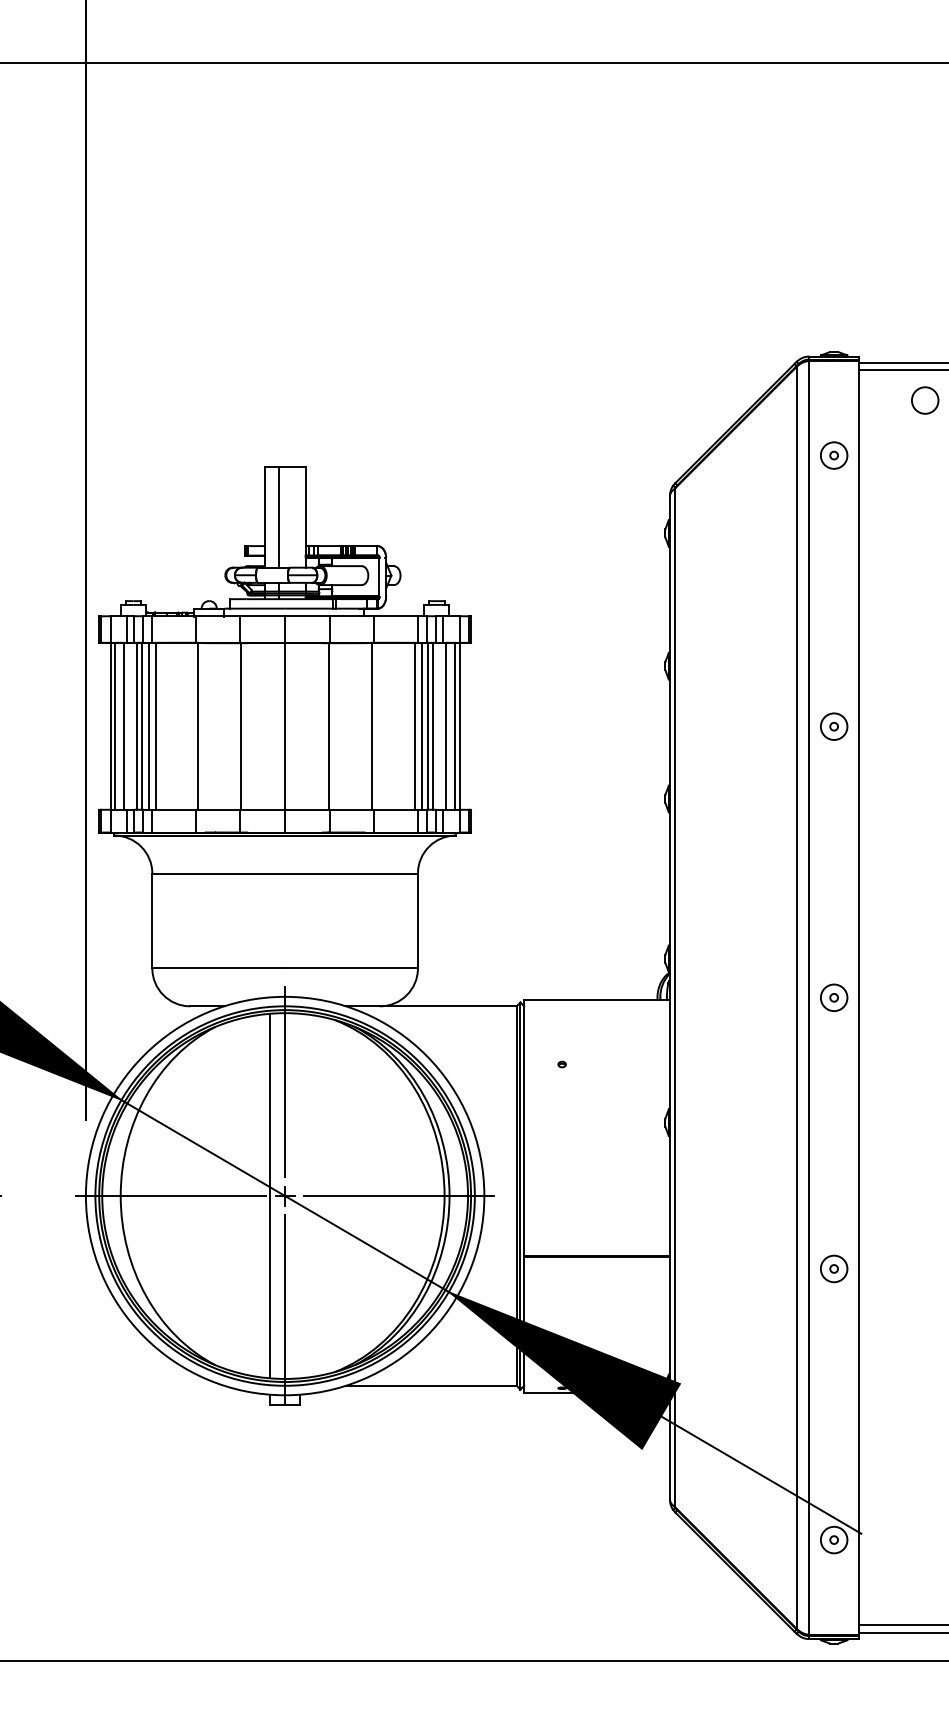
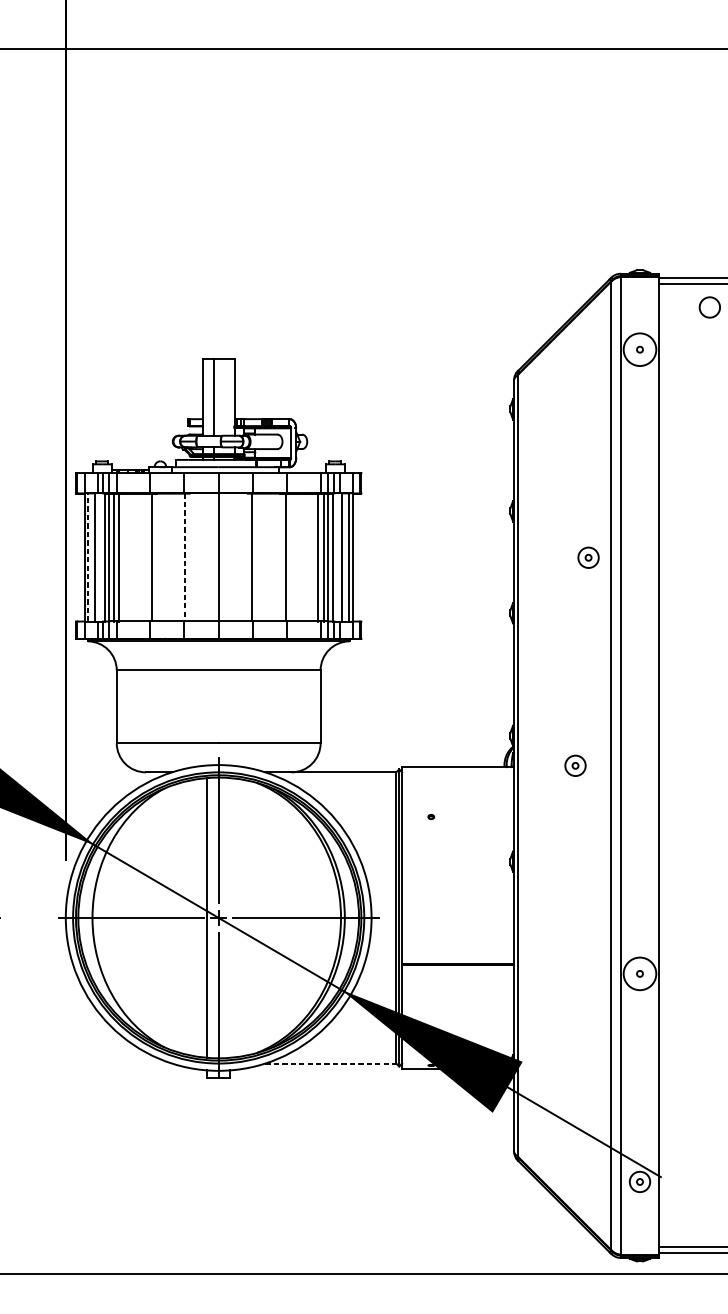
circle: (833, 455) -> (639, 349), size x1.6
line: (115, 725) -> (88, 556), solid -> dashed
line: (241, 726) -> (185, 557), solid -> dashed
part: (834, 726) -> (588, 557), moved
part: (834, 997) -> (575, 765), moved
circle: (833, 1268) -> (639, 973), size x1.6
line: (431, 1385) -> (331, 1063), solid -> dashed

